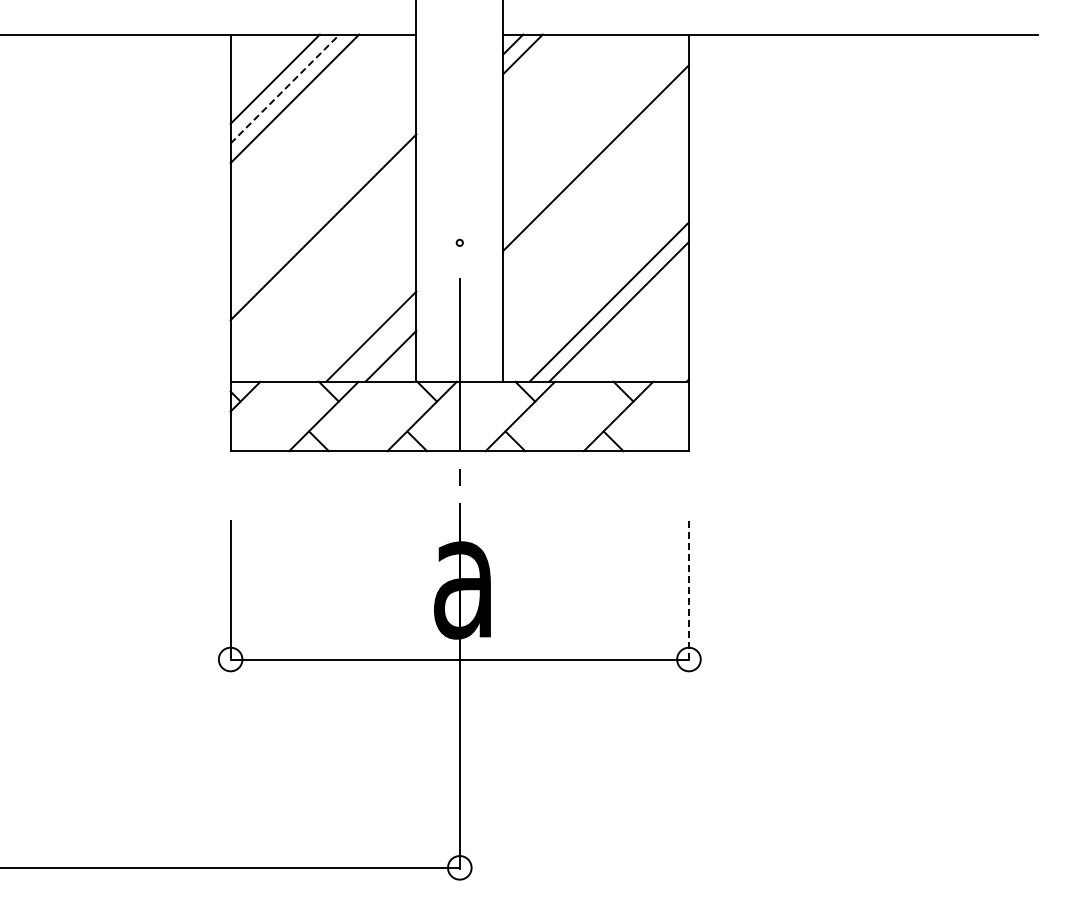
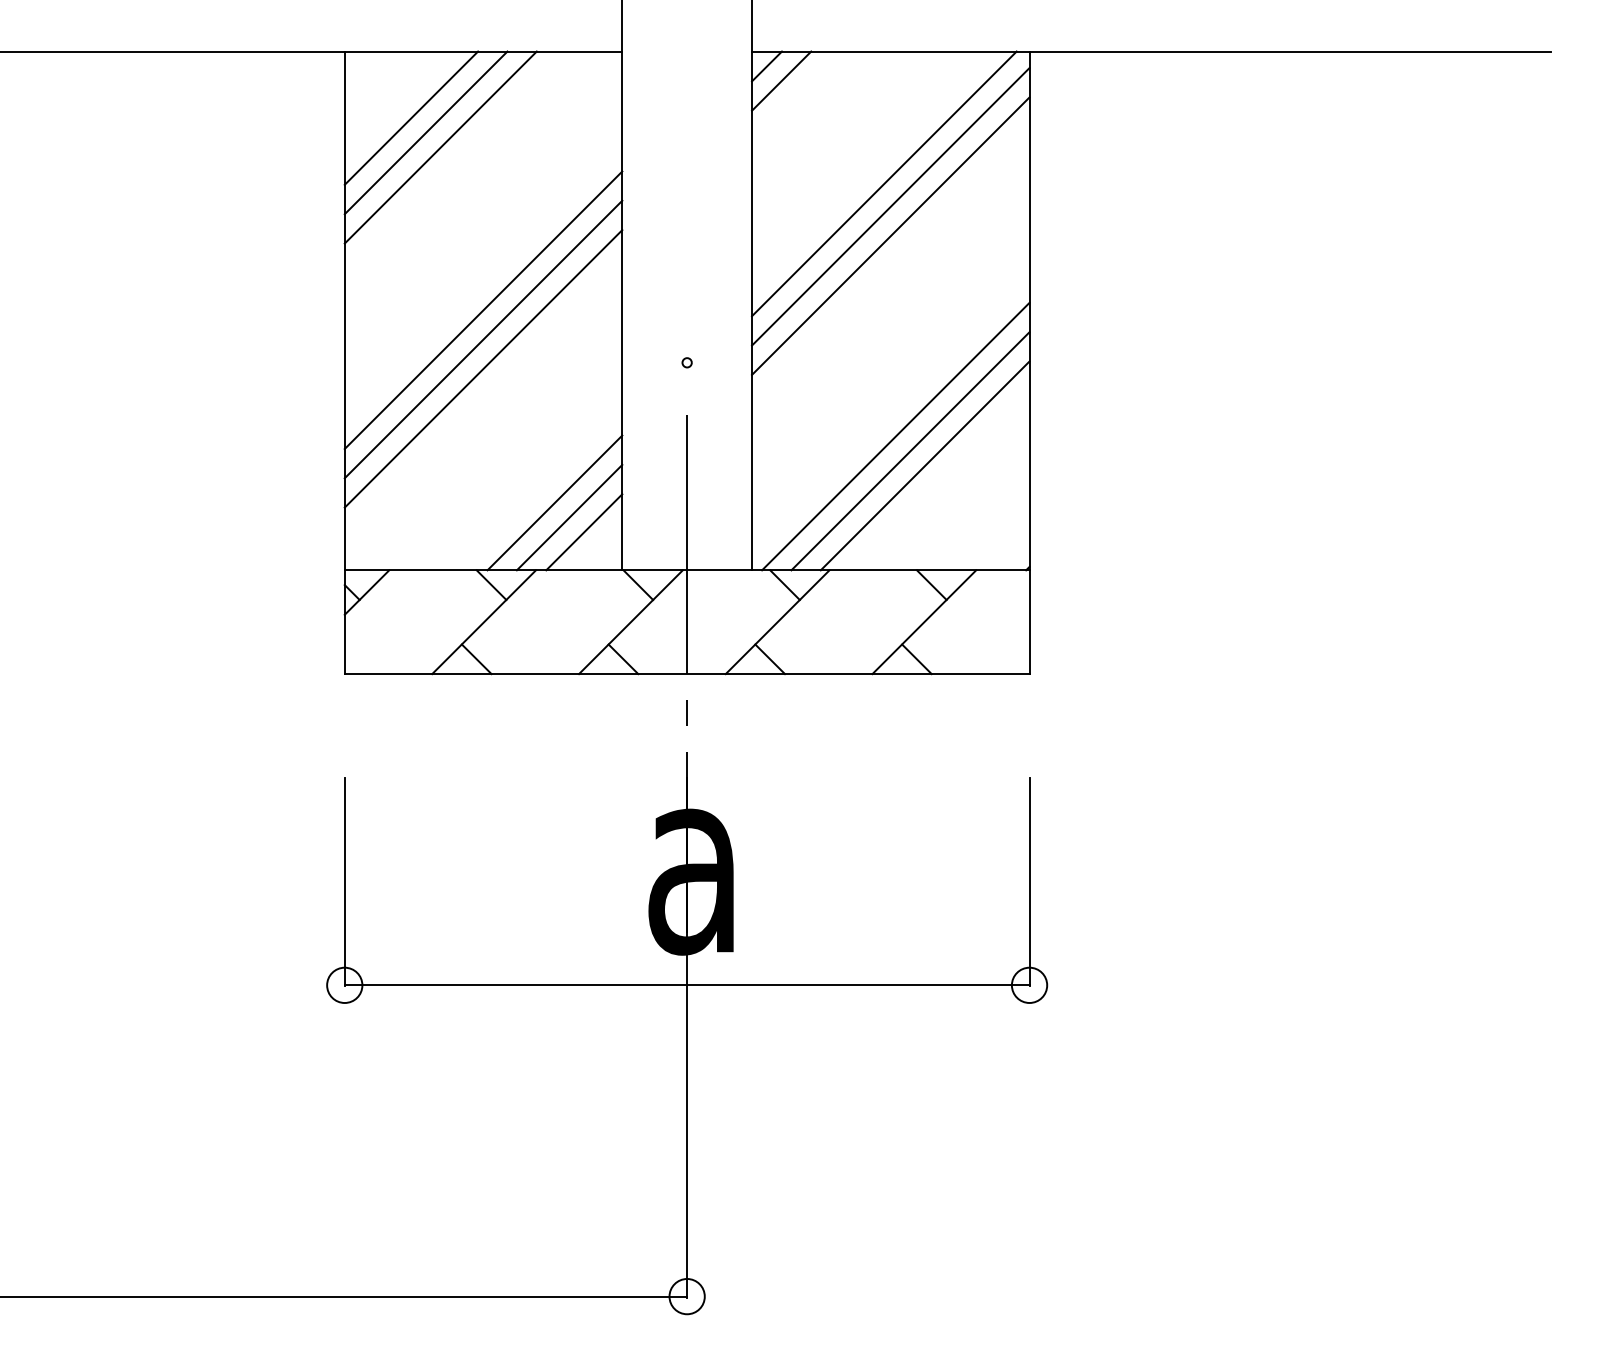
line: (285, 89) -> (426, 133), dashed -> solid
line: (591, 122) -> (883, 182), added
line: (595, 138) -> (889, 206), added
line: (323, 207) -> (483, 309), added
line: (323, 246) -> (483, 368), added
line: (598, 291) -> (894, 435), added
line: (380, 346) -> (568, 517), added
line: (688, 590) -> (1028, 882), dashed -> solid

